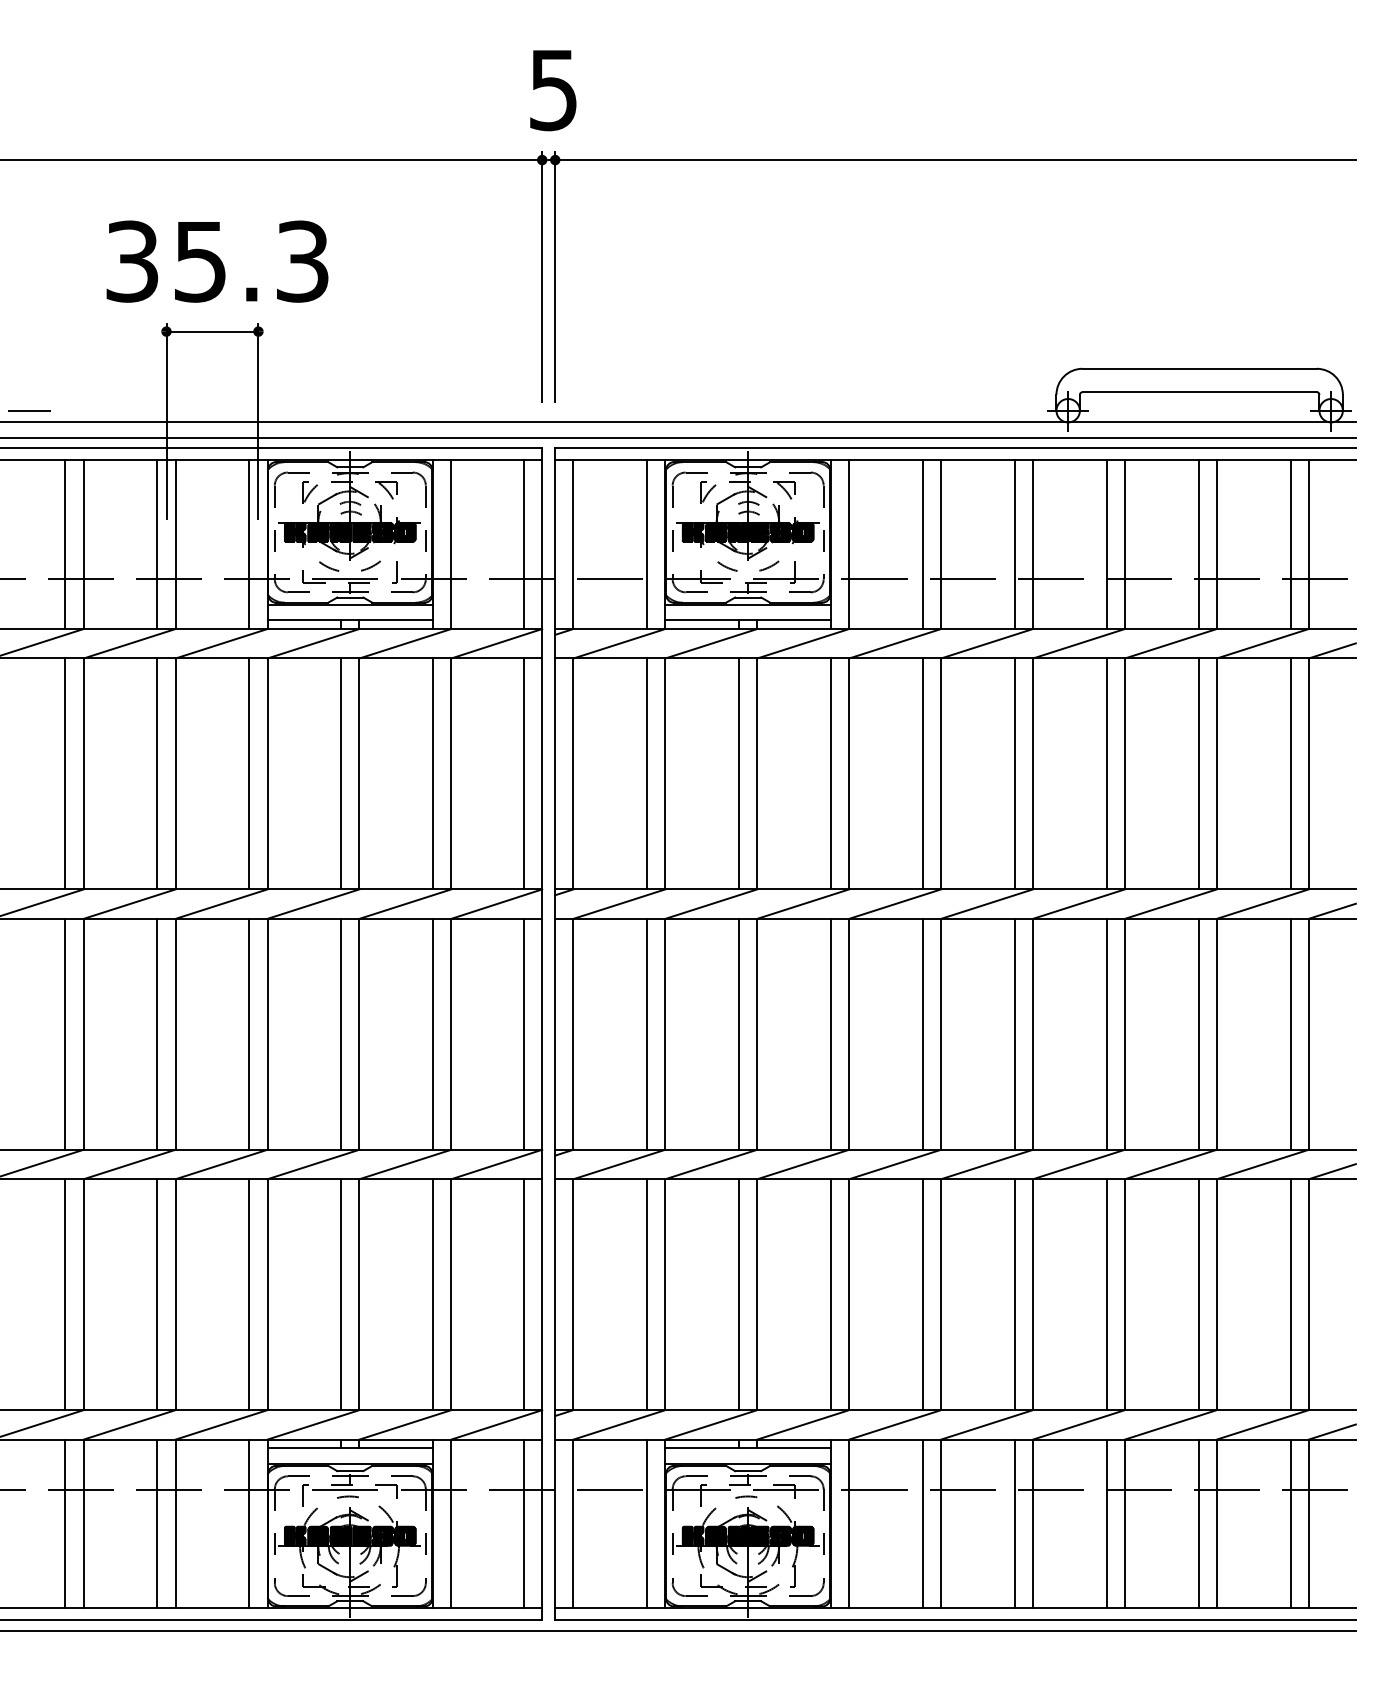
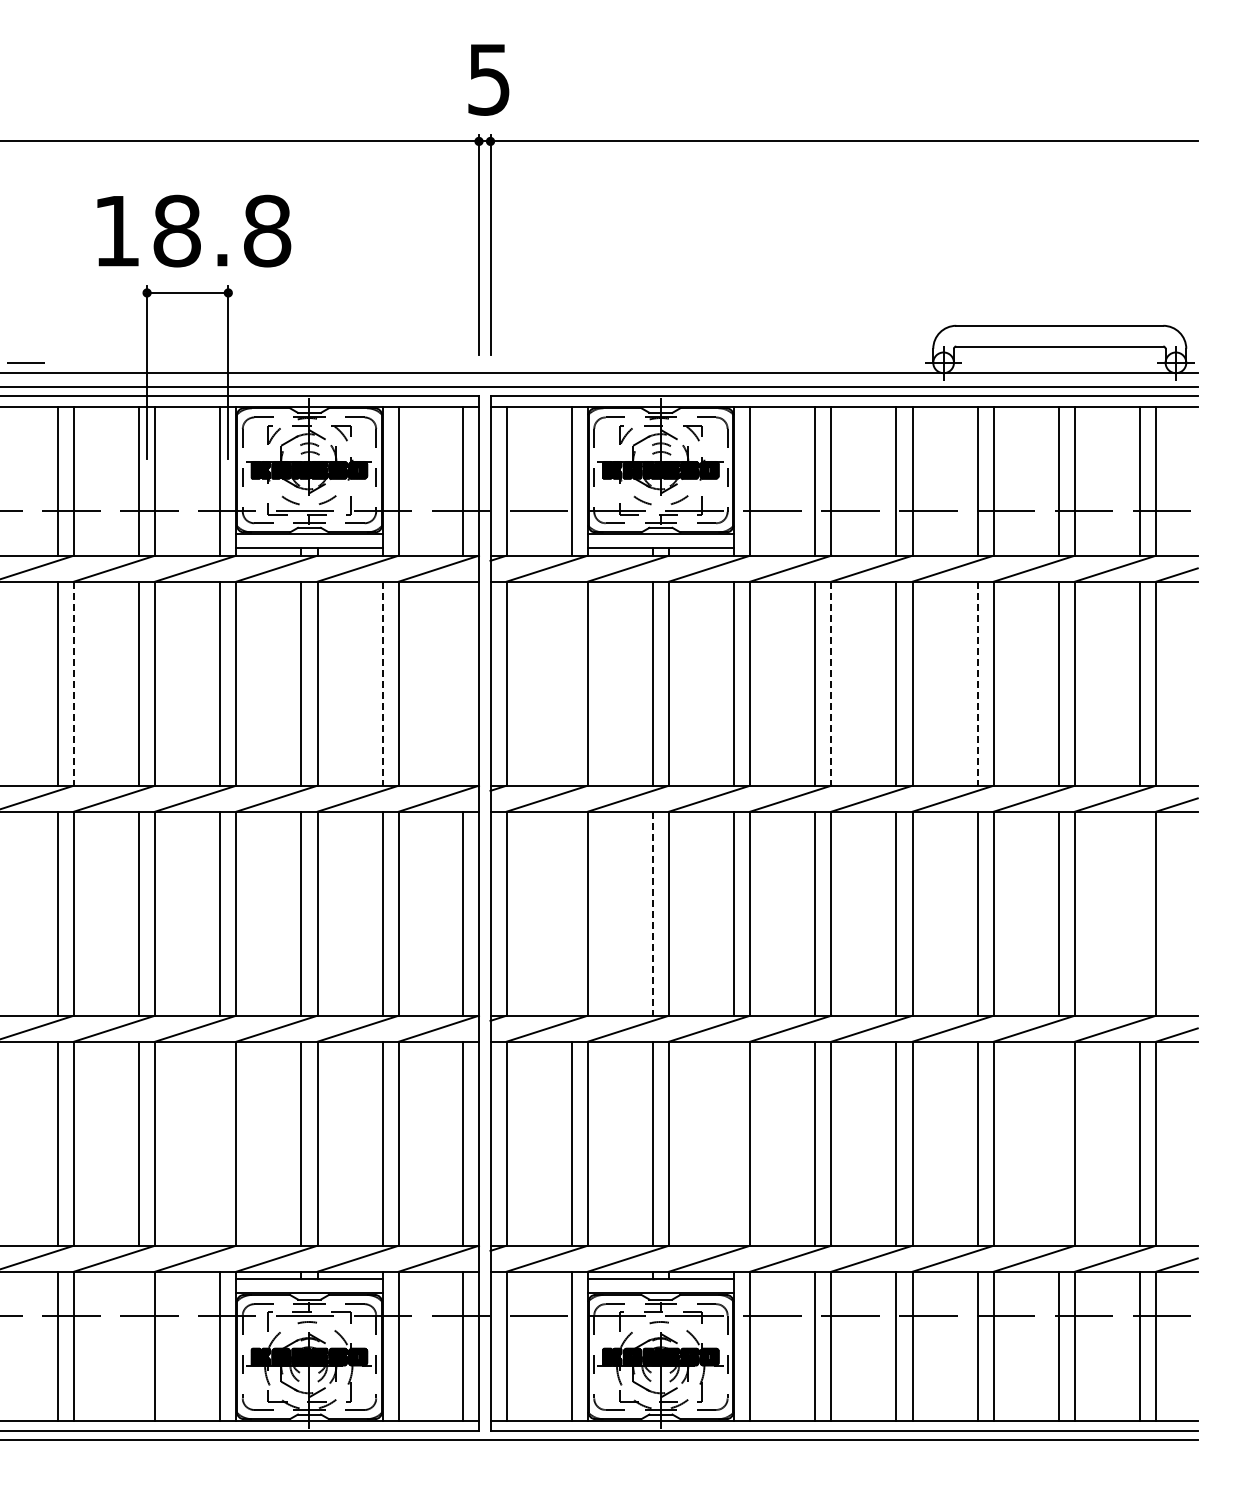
text: (217, 260) -> (192, 230), 35.3 -> 18.8
line: (83, 773) -> (73, 683), solid -> dashed
line: (432, 773) -> (382, 683), solid -> dashed
line: (523, 773) -> (462, 683), removed
line: (646, 773) -> (571, 683), removed
line: (941, 773) -> (831, 683), solid -> dashed
line: (1106, 773) -> (977, 683), solid -> dashed
line: (646, 1034) -> (571, 913), removed
line: (738, 1034) -> (652, 913), solid -> dashed
line: (1291, 1034) -> (1140, 913), removed
line: (249, 1294) -> (220, 1143), removed
line: (831, 1294) -> (734, 1143), removed
line: (1198, 1294) -> (1058, 1143), removed
line: (157, 1523) -> (139, 1345), removed

